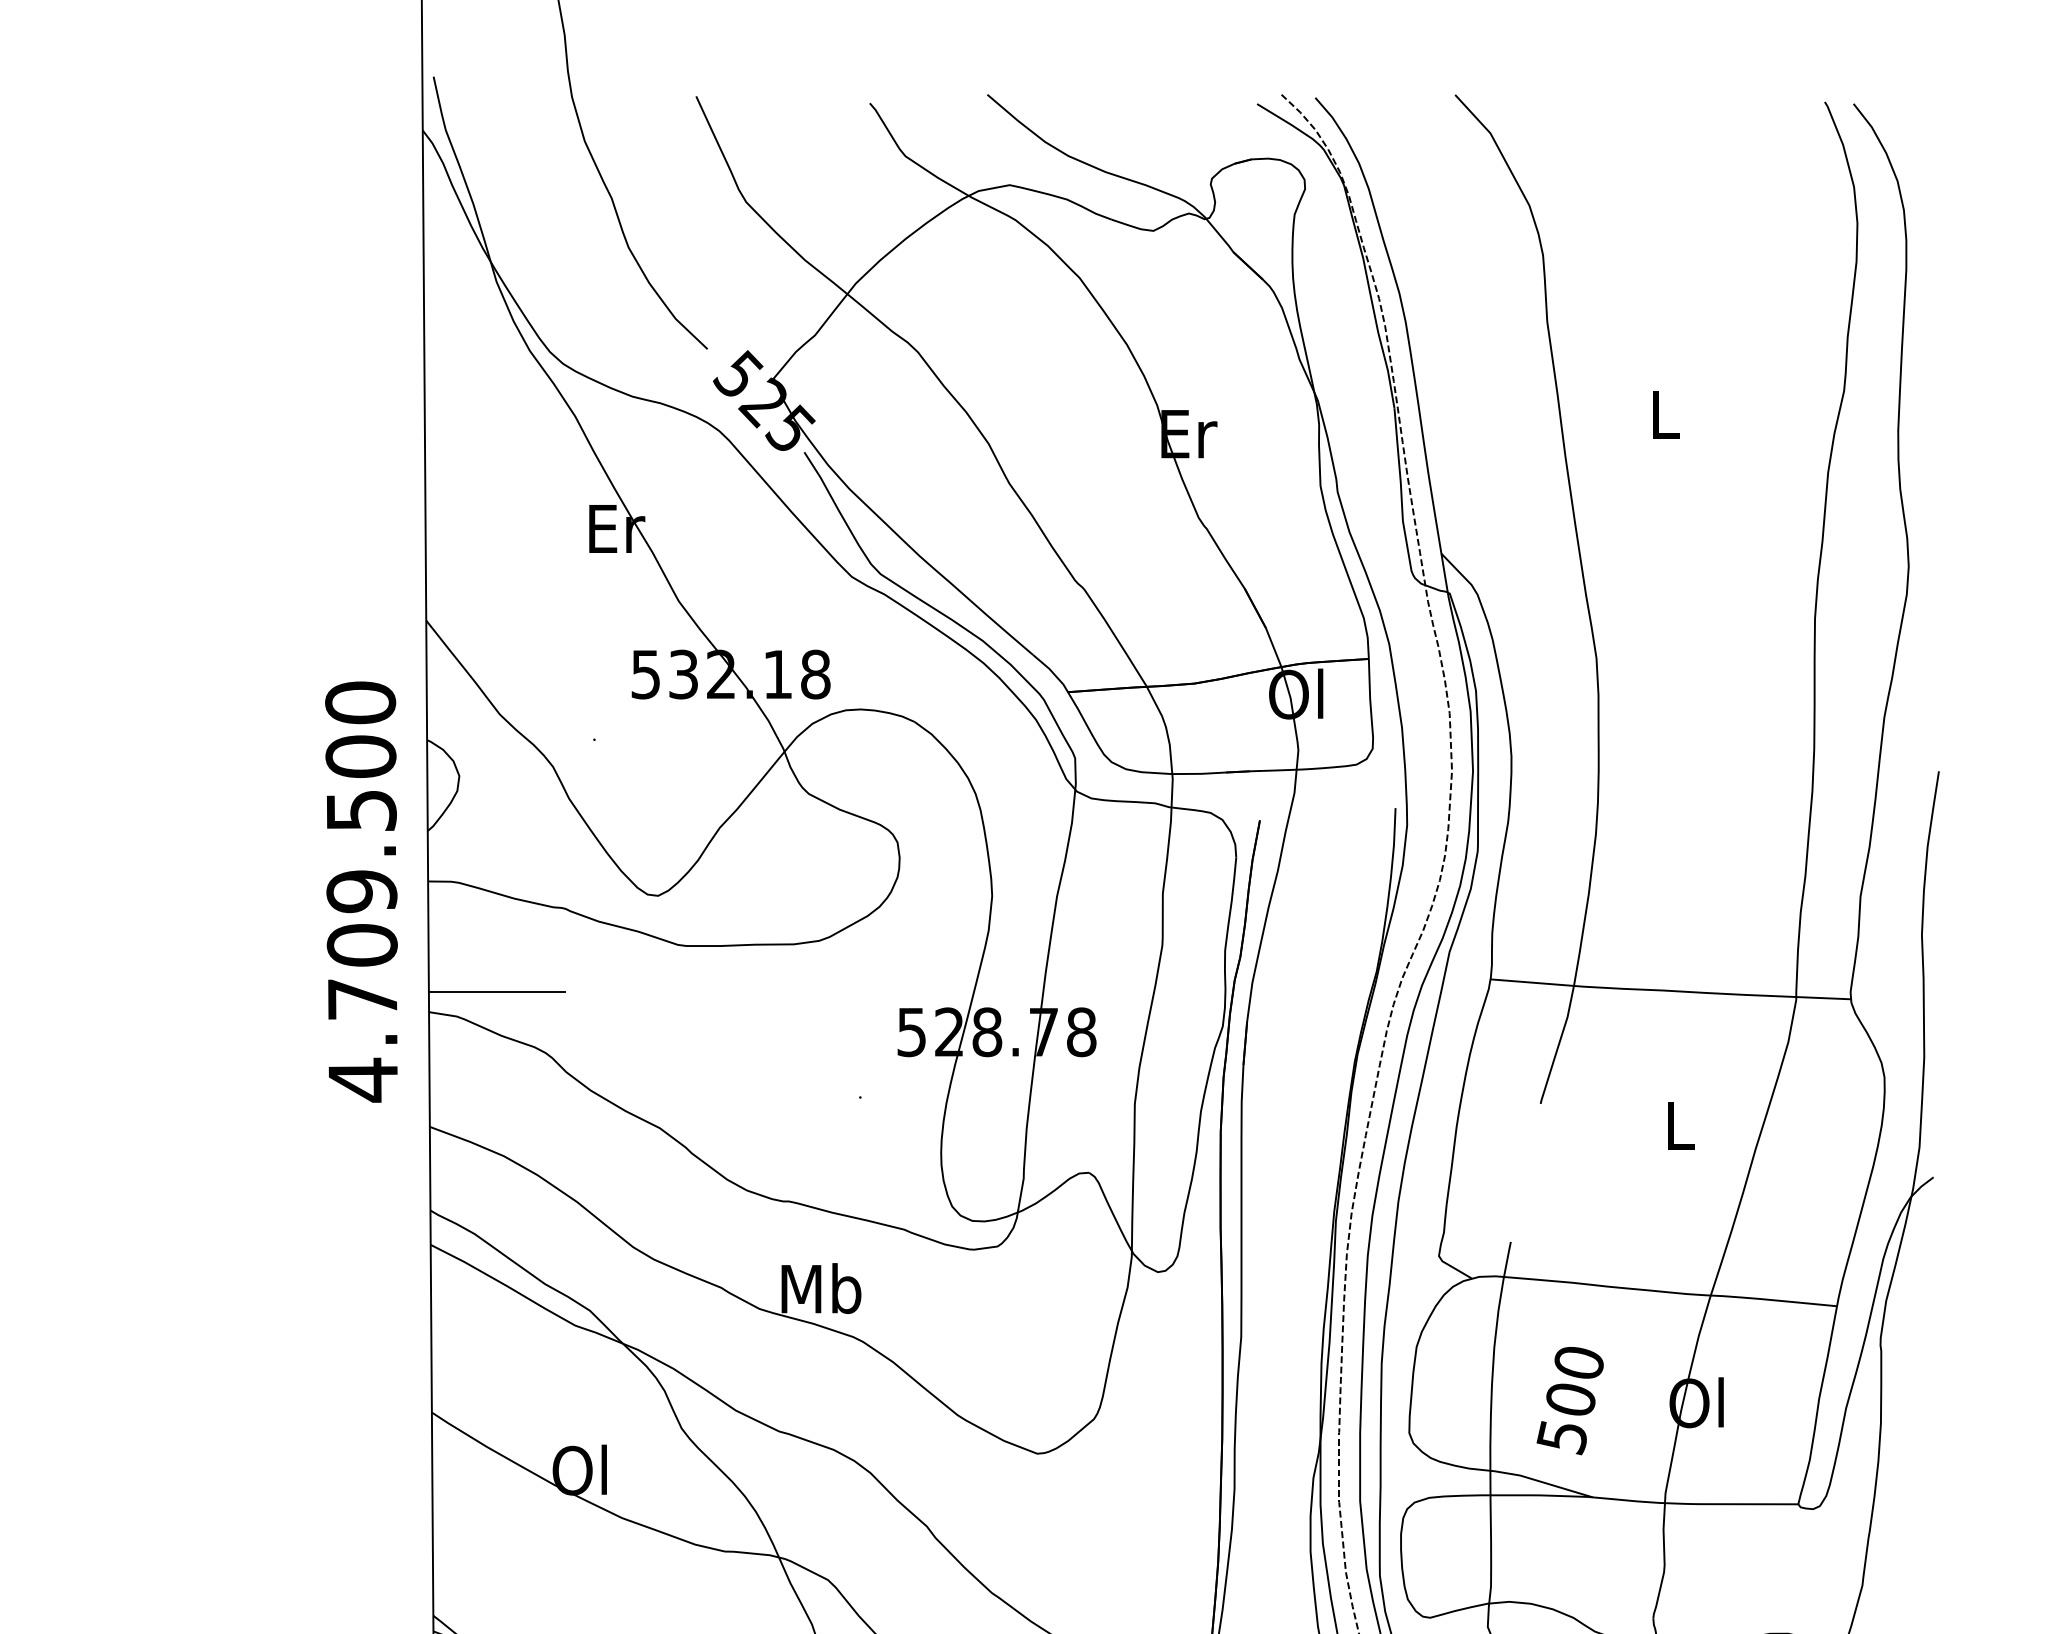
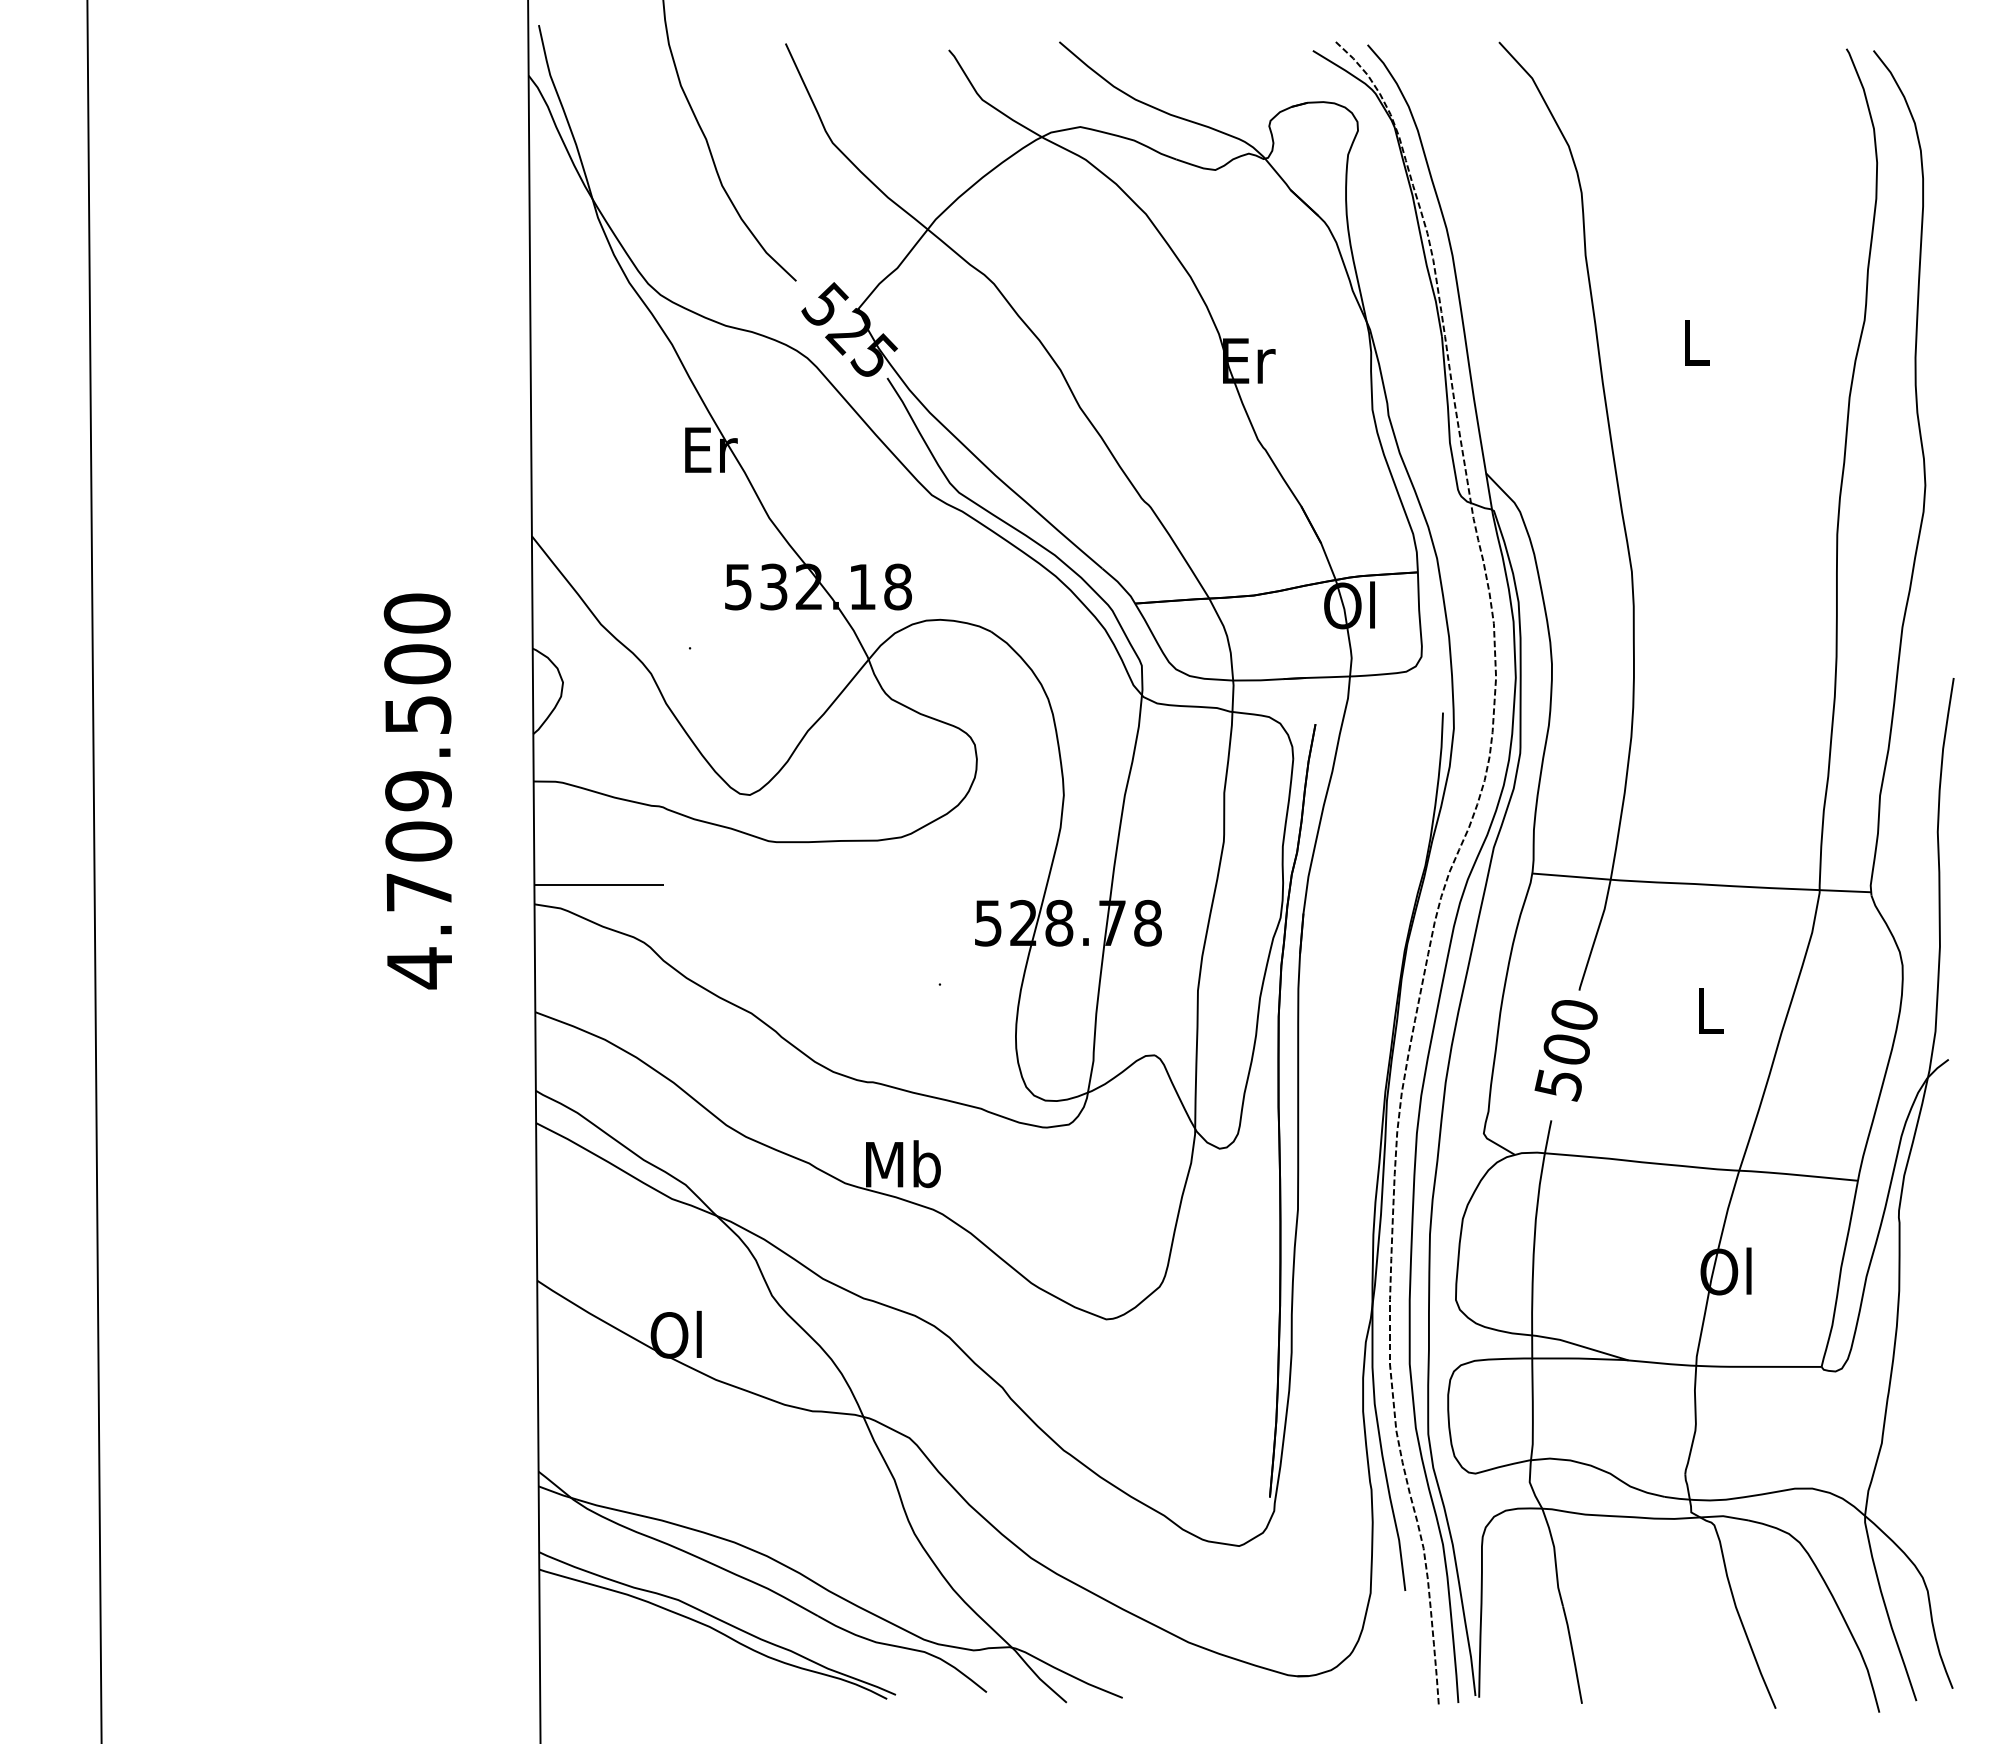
text: (360, 892) -> (417, 791), moved
text: (1569, 1400) -> (1565, 1050), moved

